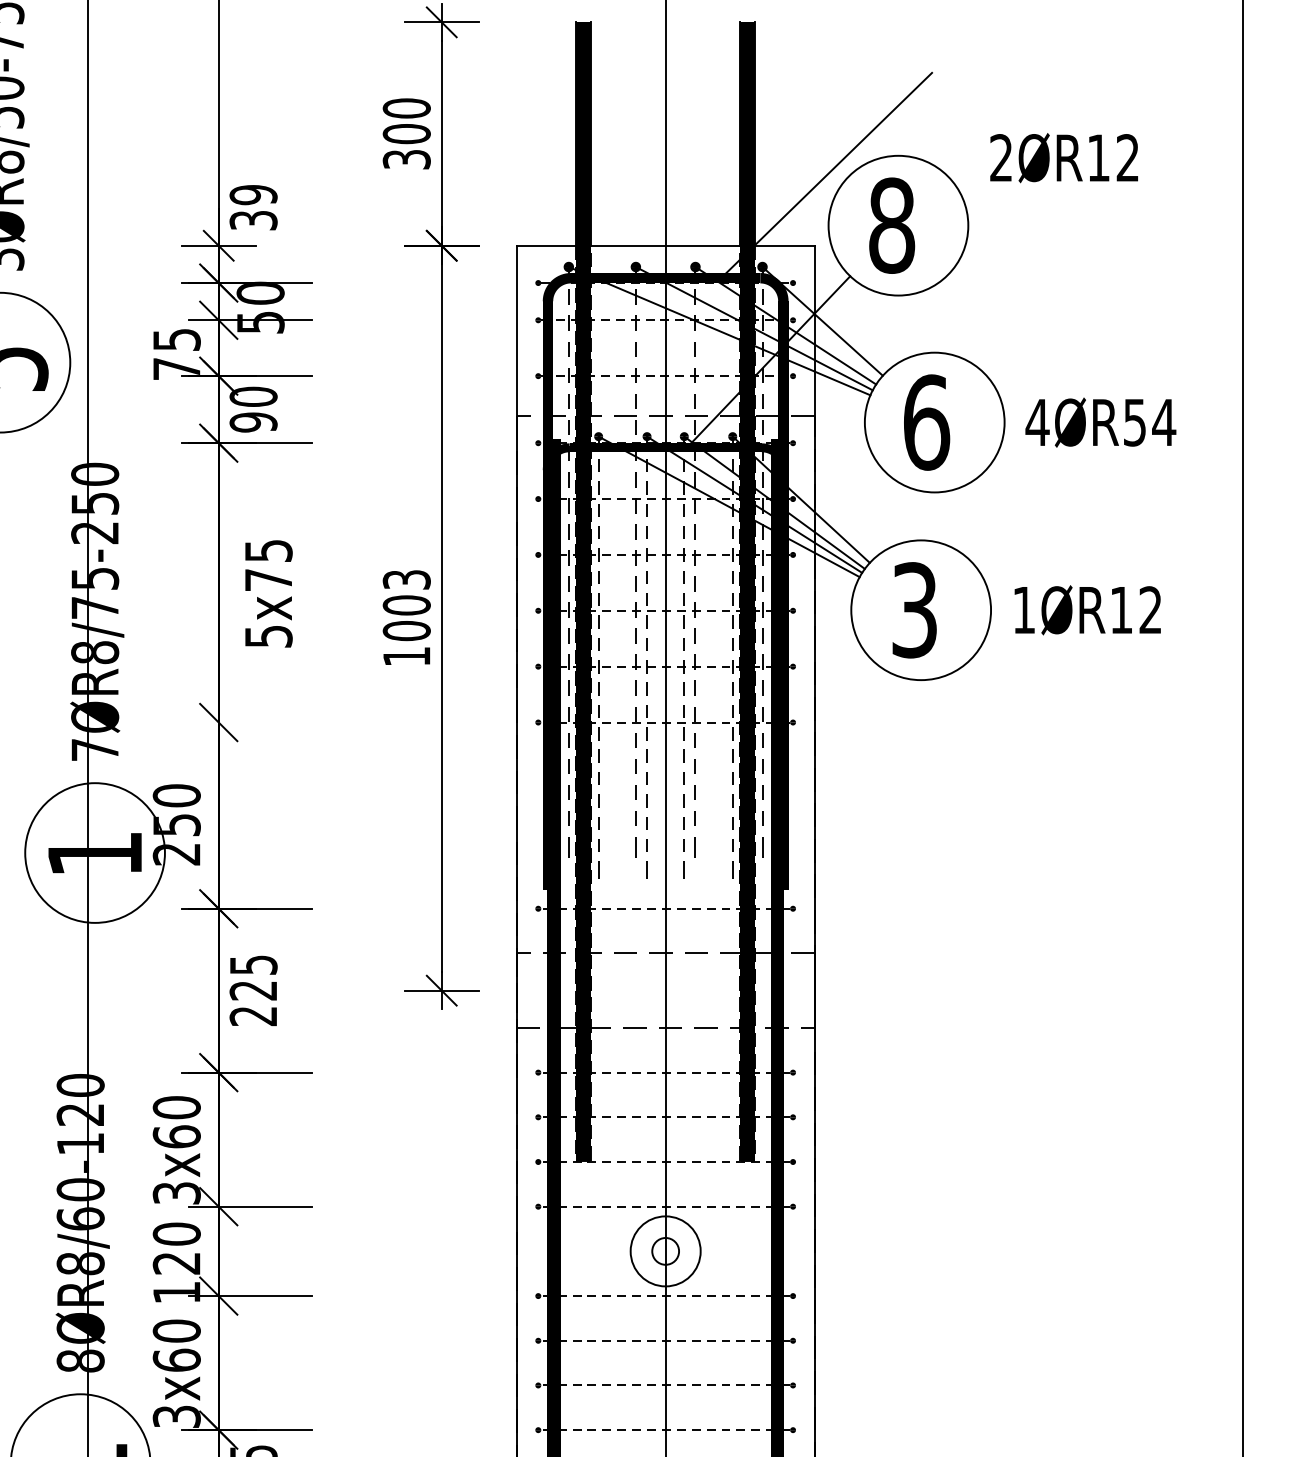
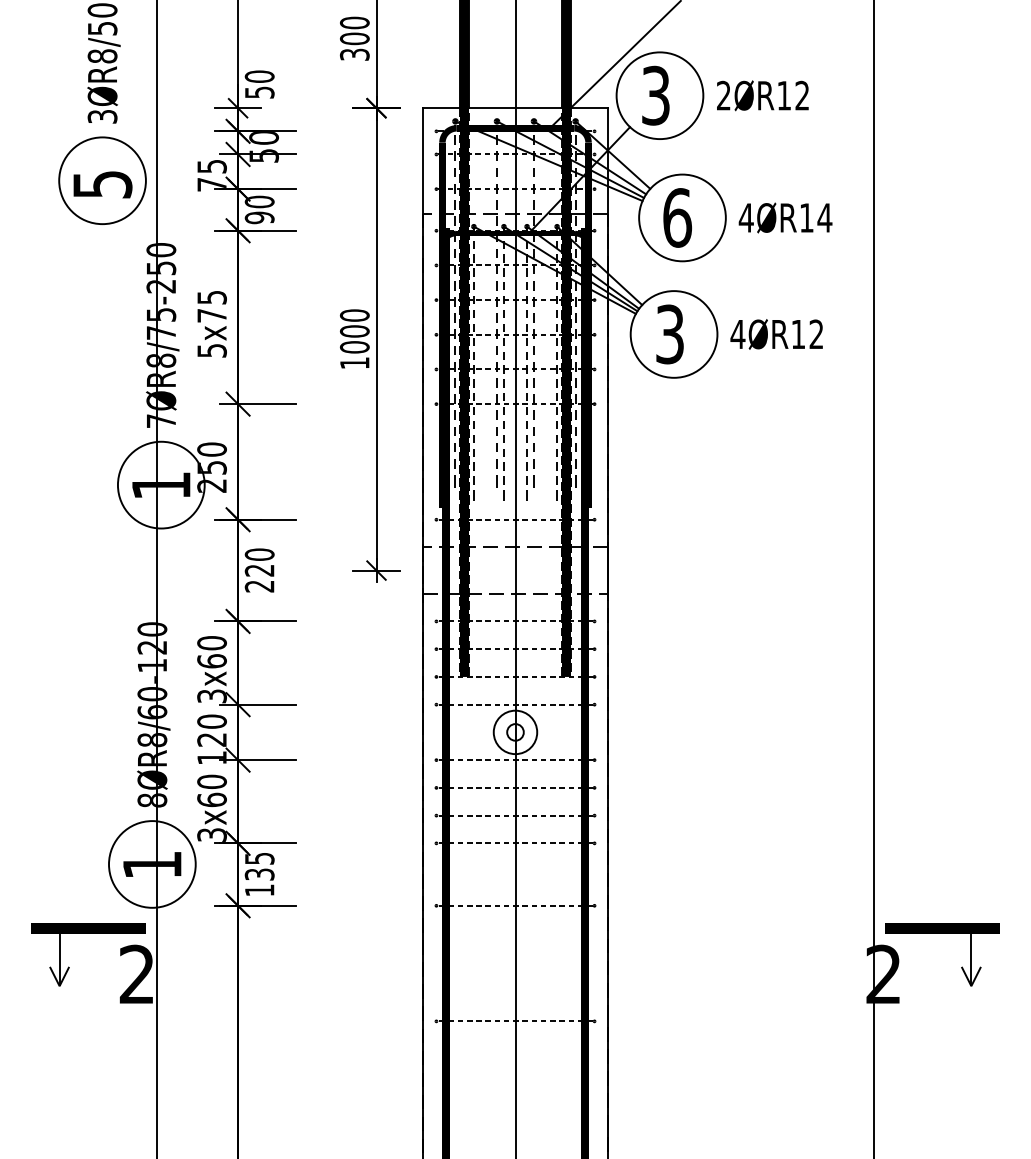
text: (1063, 157) -> (762, 95), moved
text: (253, 205) -> (259, 83), 39 -> 50
text: (891, 225) -> (655, 95), 8 -> 3
text: (1134, 421) -> (806, 217), 4ØR54 -> 4ØR14
text: (406, 579) -> (354, 315), 1003 -> 1000
text: (267, 594) -> (211, 324), moved
text: (1023, 610) -> (737, 334), 1ØR12 -> 4ØR12
line: (250, 723) -> (257, 404), added
text: (253, 964) -> (259, 554), 225 -> 220

